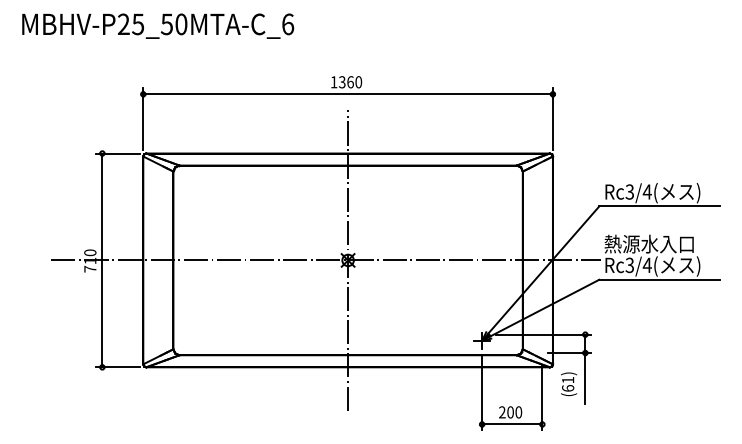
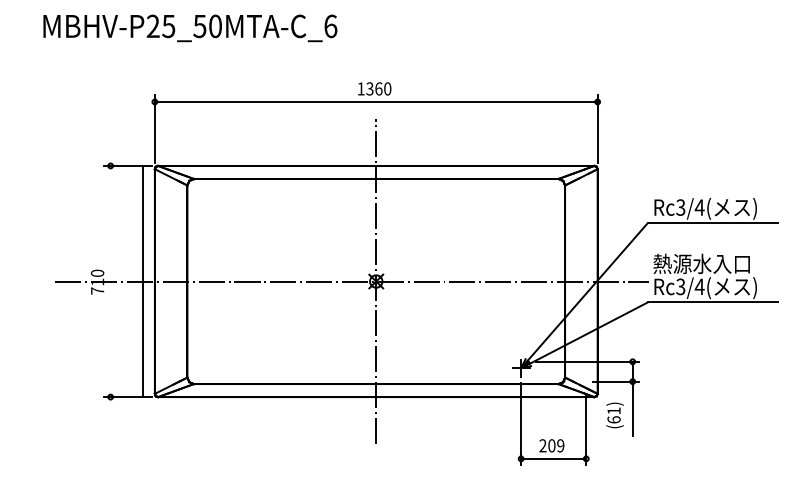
text: (158, 25) -> (190, 27), moved
line: (102, 260) -> (143, 281), moved
text: (518, 412) -> (560, 445), 200 -> 209

